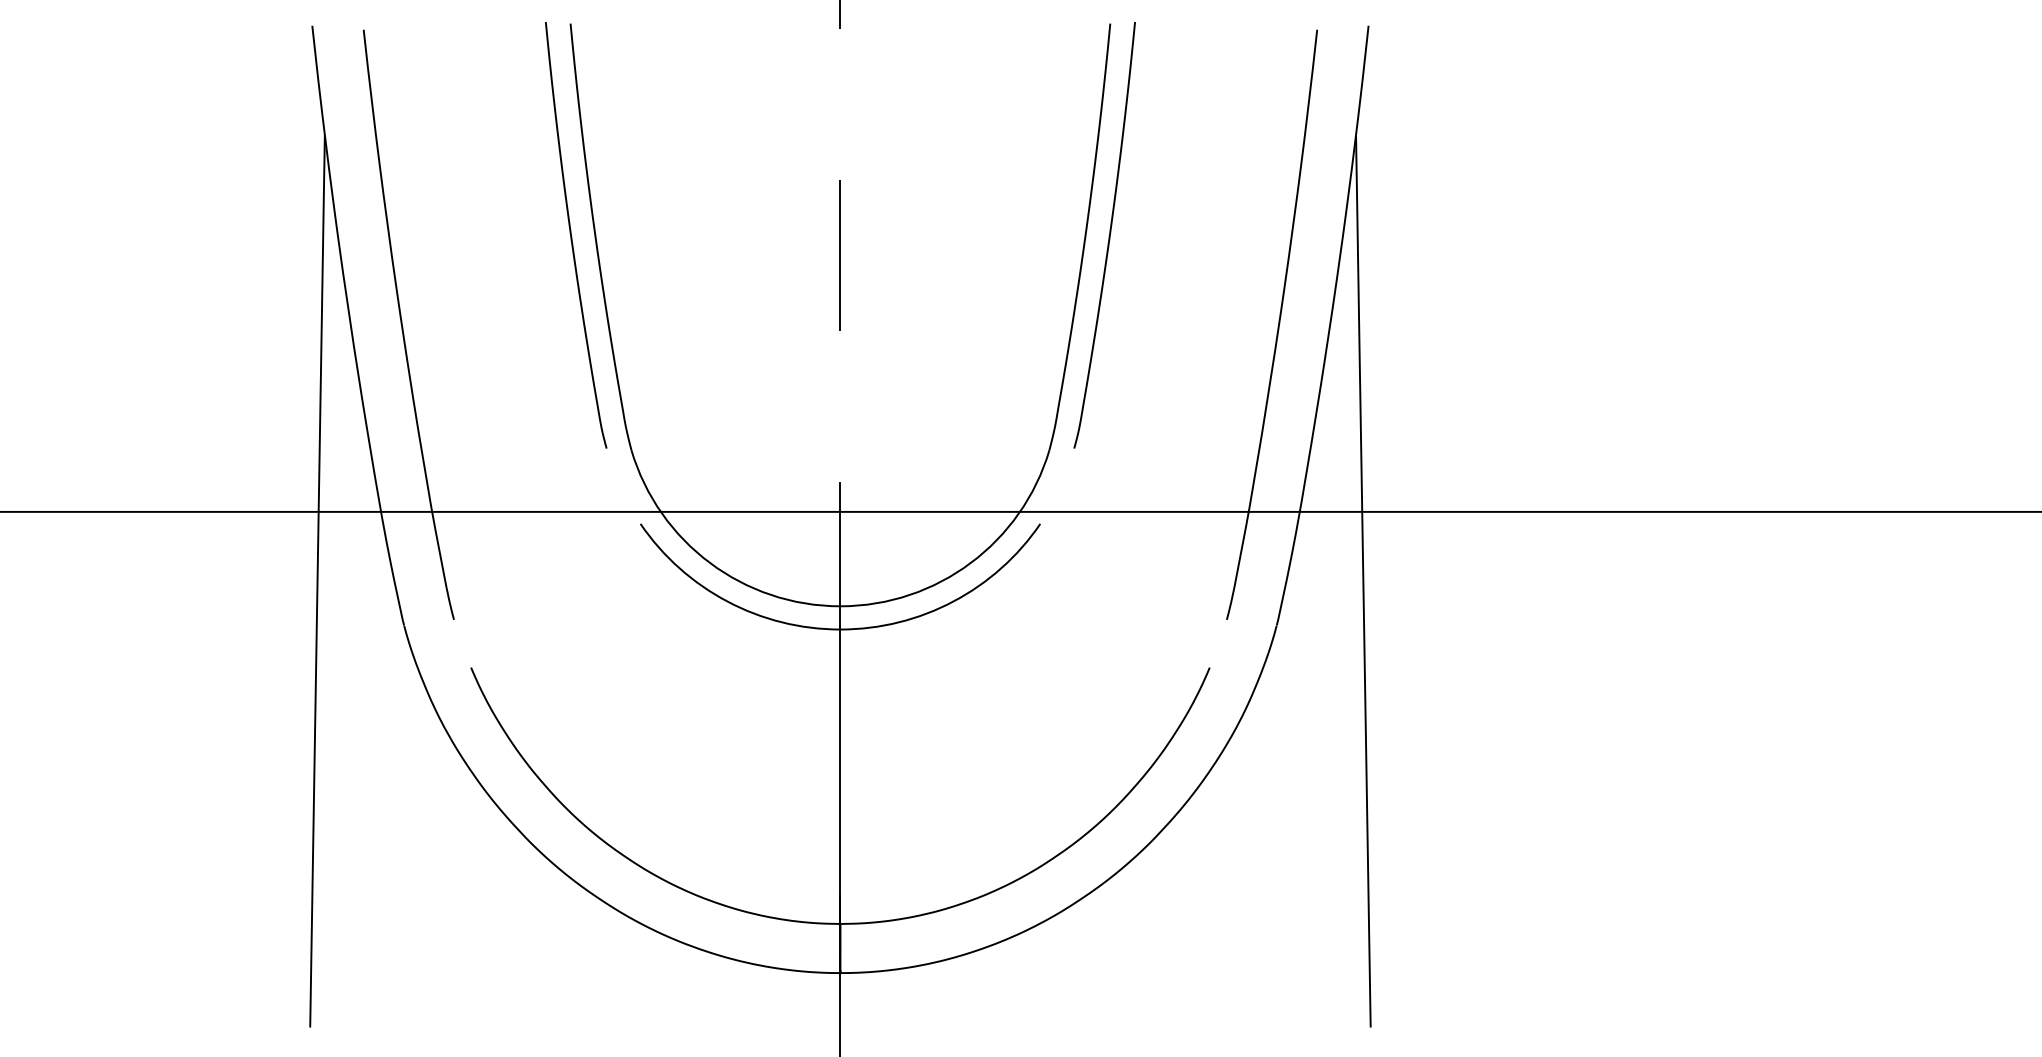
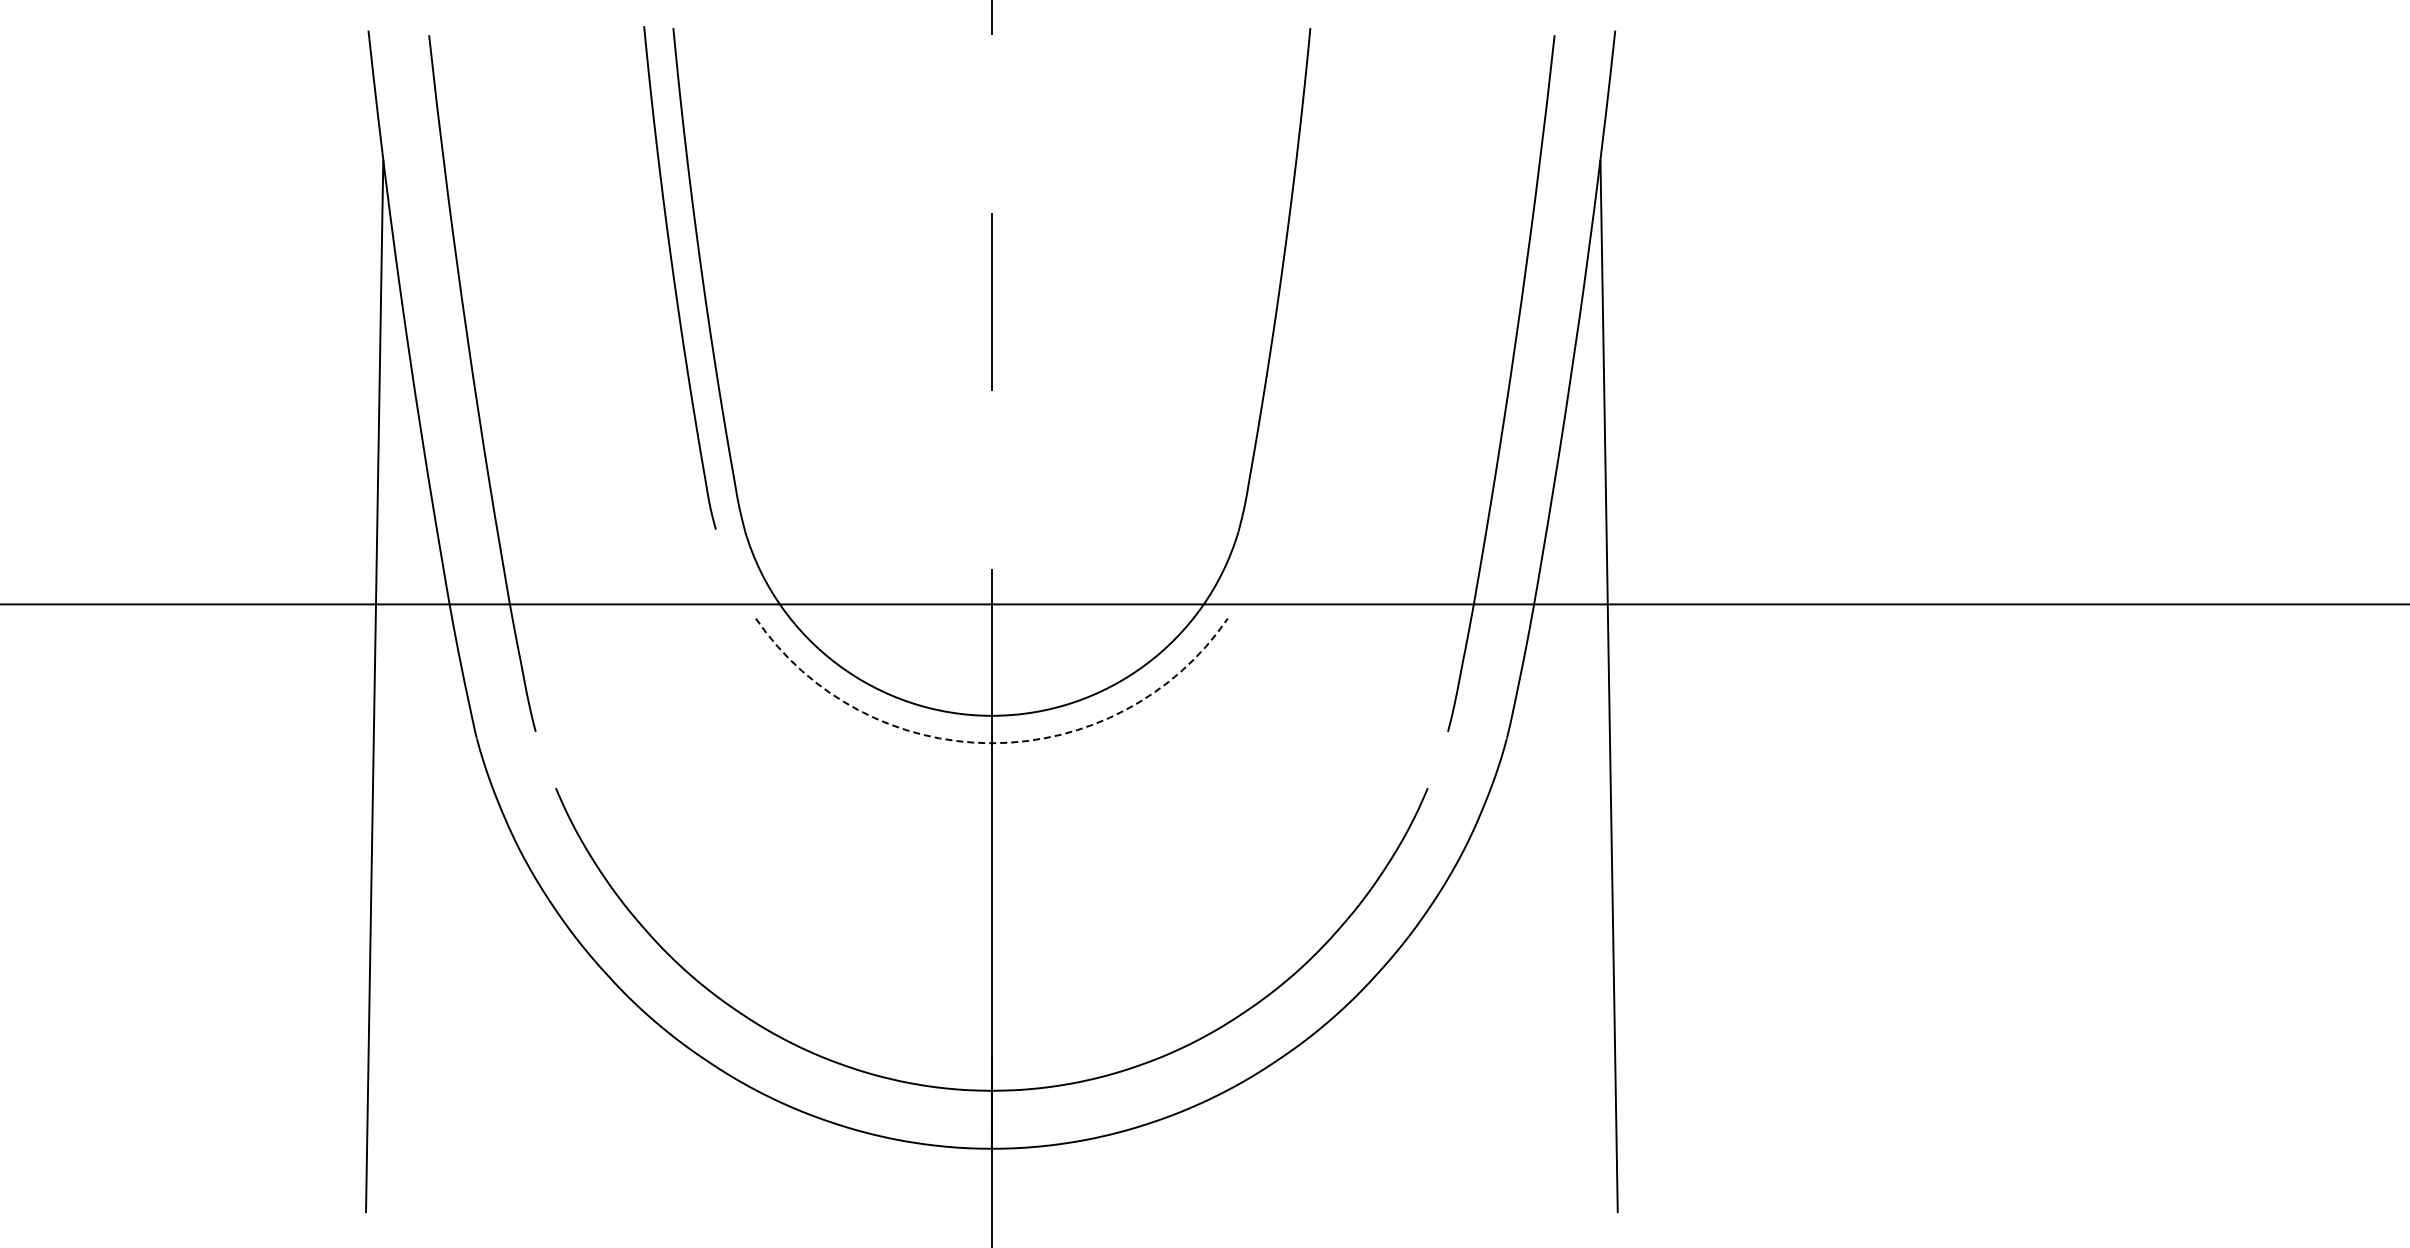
curve: (1108, 236) -> (1308, 279), removed
arc: (840, 629) -> (991, 743), solid -> dashed

